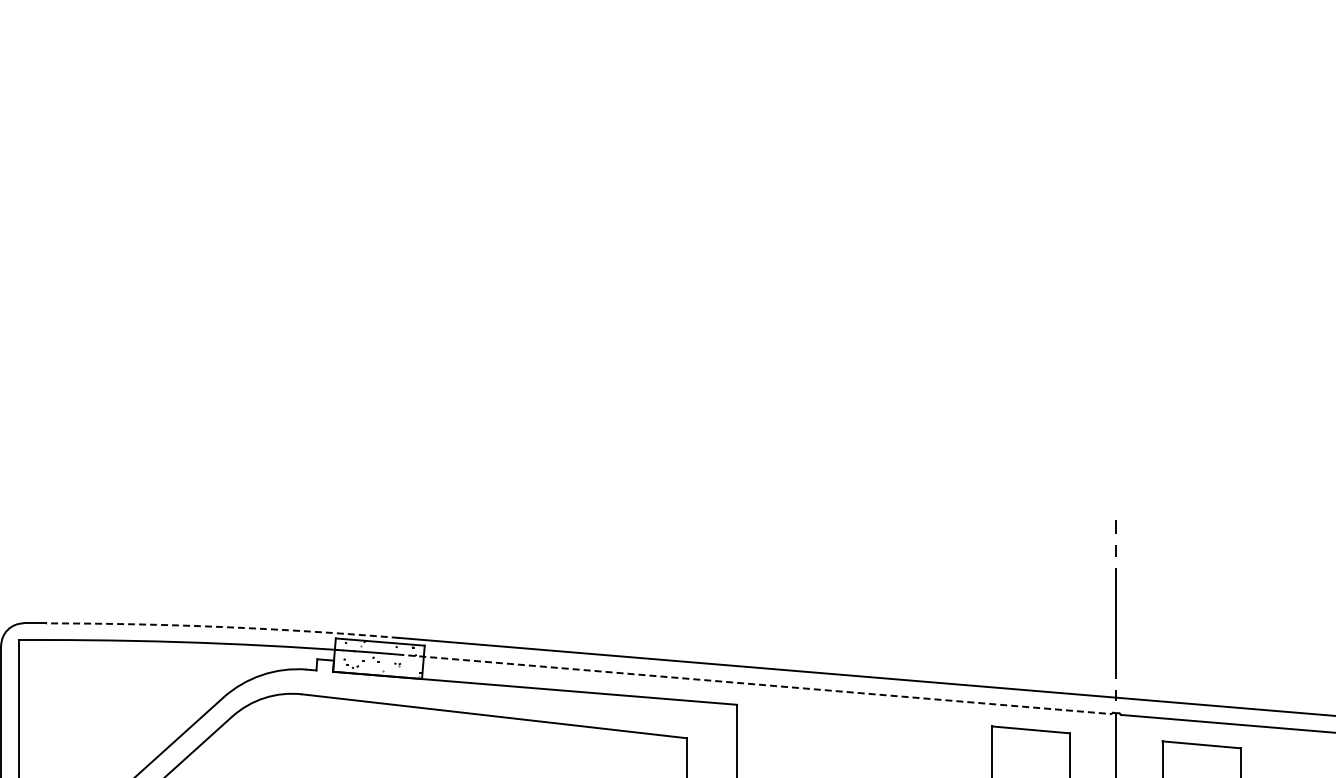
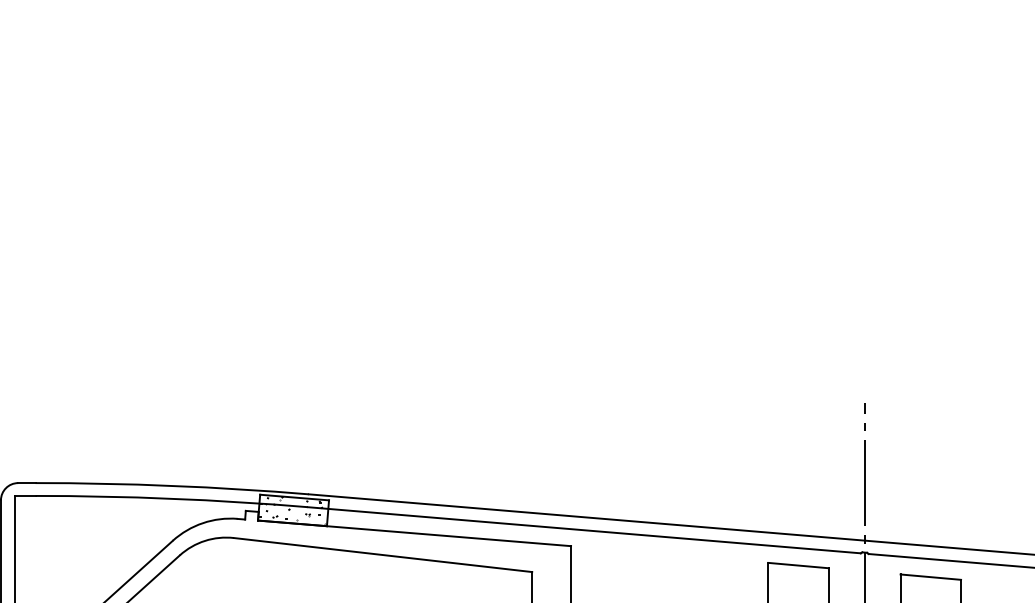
arc: (222, 627) -> (172, 486), dashed -> solid
line: (754, 684) -> (584, 530), dashed -> solid

